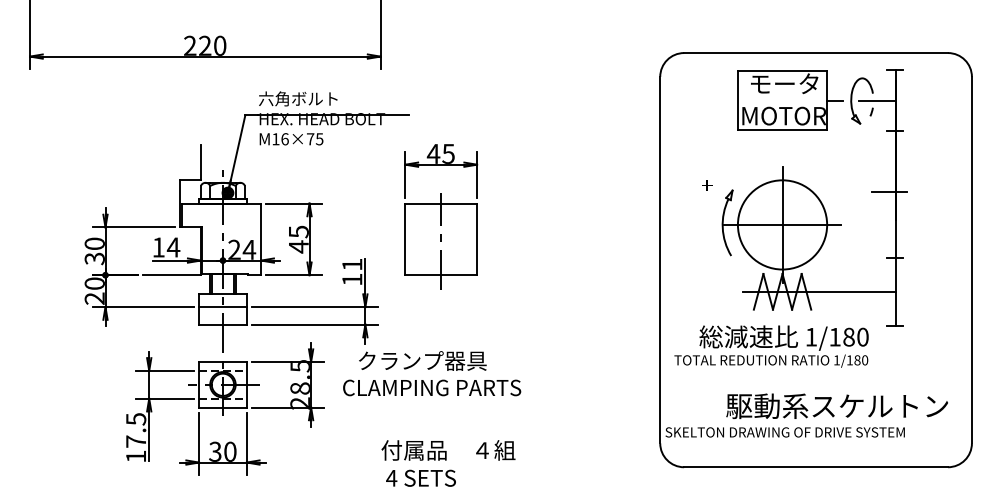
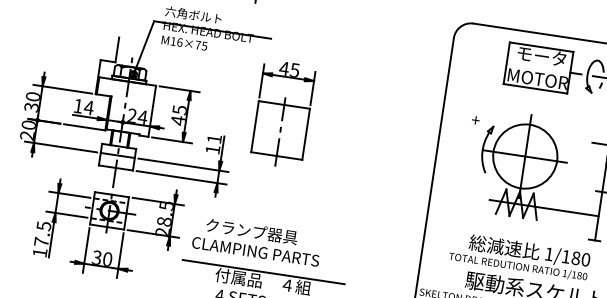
text: (771, 346) -> (519, 256), moved
text: (432, 373) -> (257, 241), moved
line: (446, 437) -> (263, 272), added

